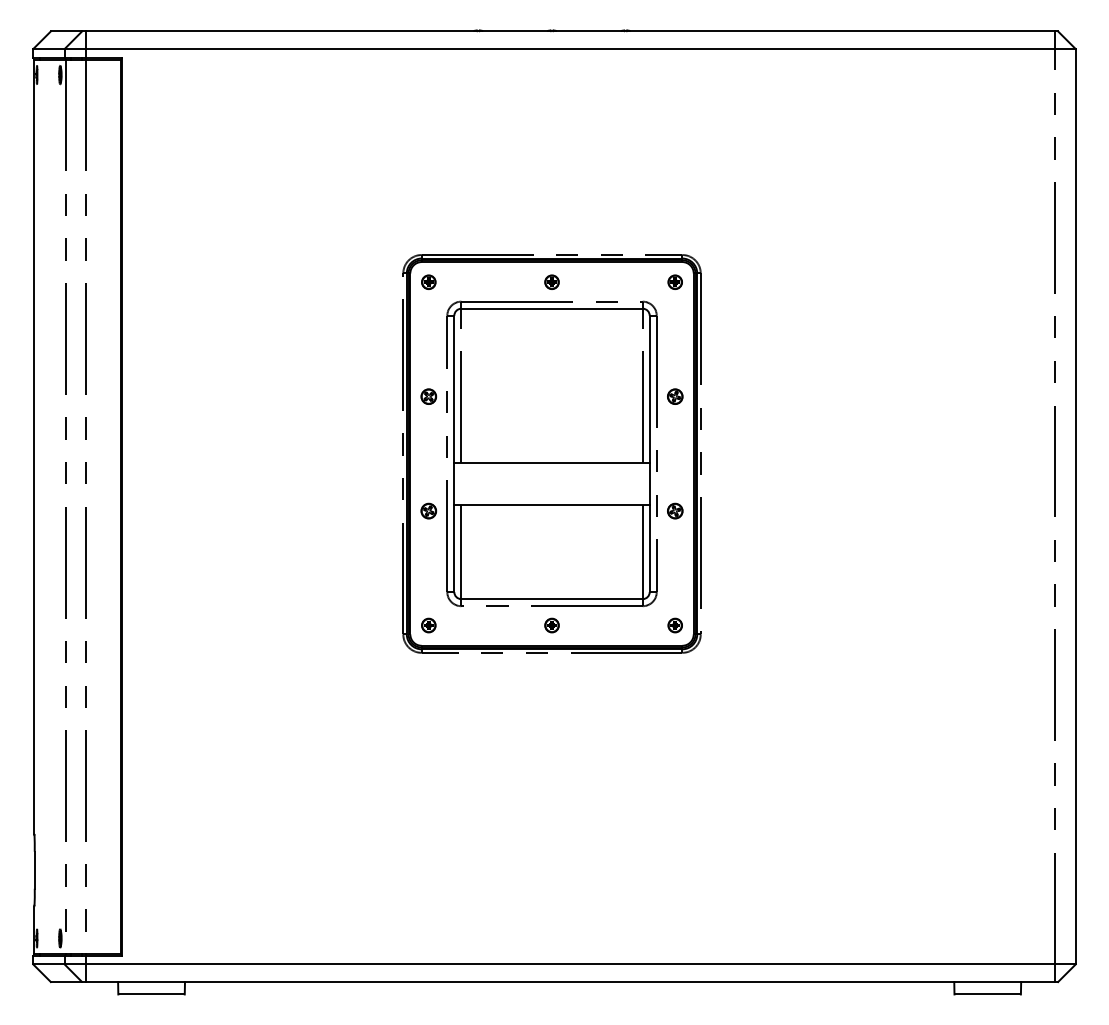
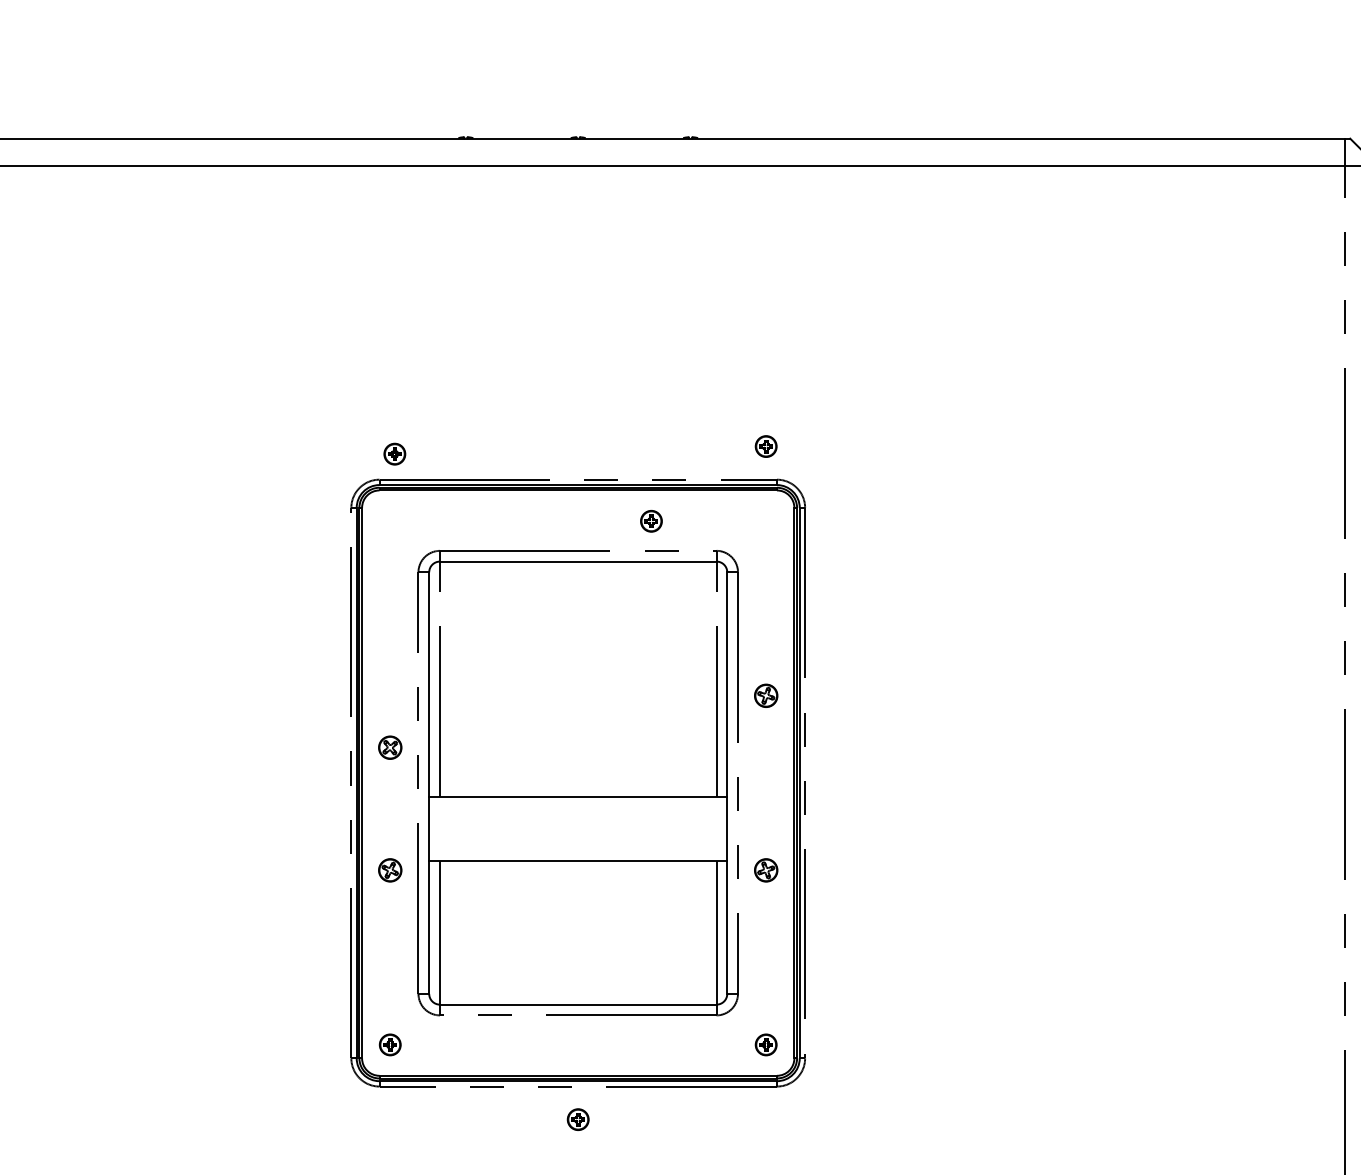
part: (428, 281) -> (394, 452), moved
part: (551, 281) -> (650, 520), moved
part: (674, 281) -> (765, 445), moved
part: (428, 396) -> (389, 747), moved
part: (551, 625) -> (577, 1119), moved

